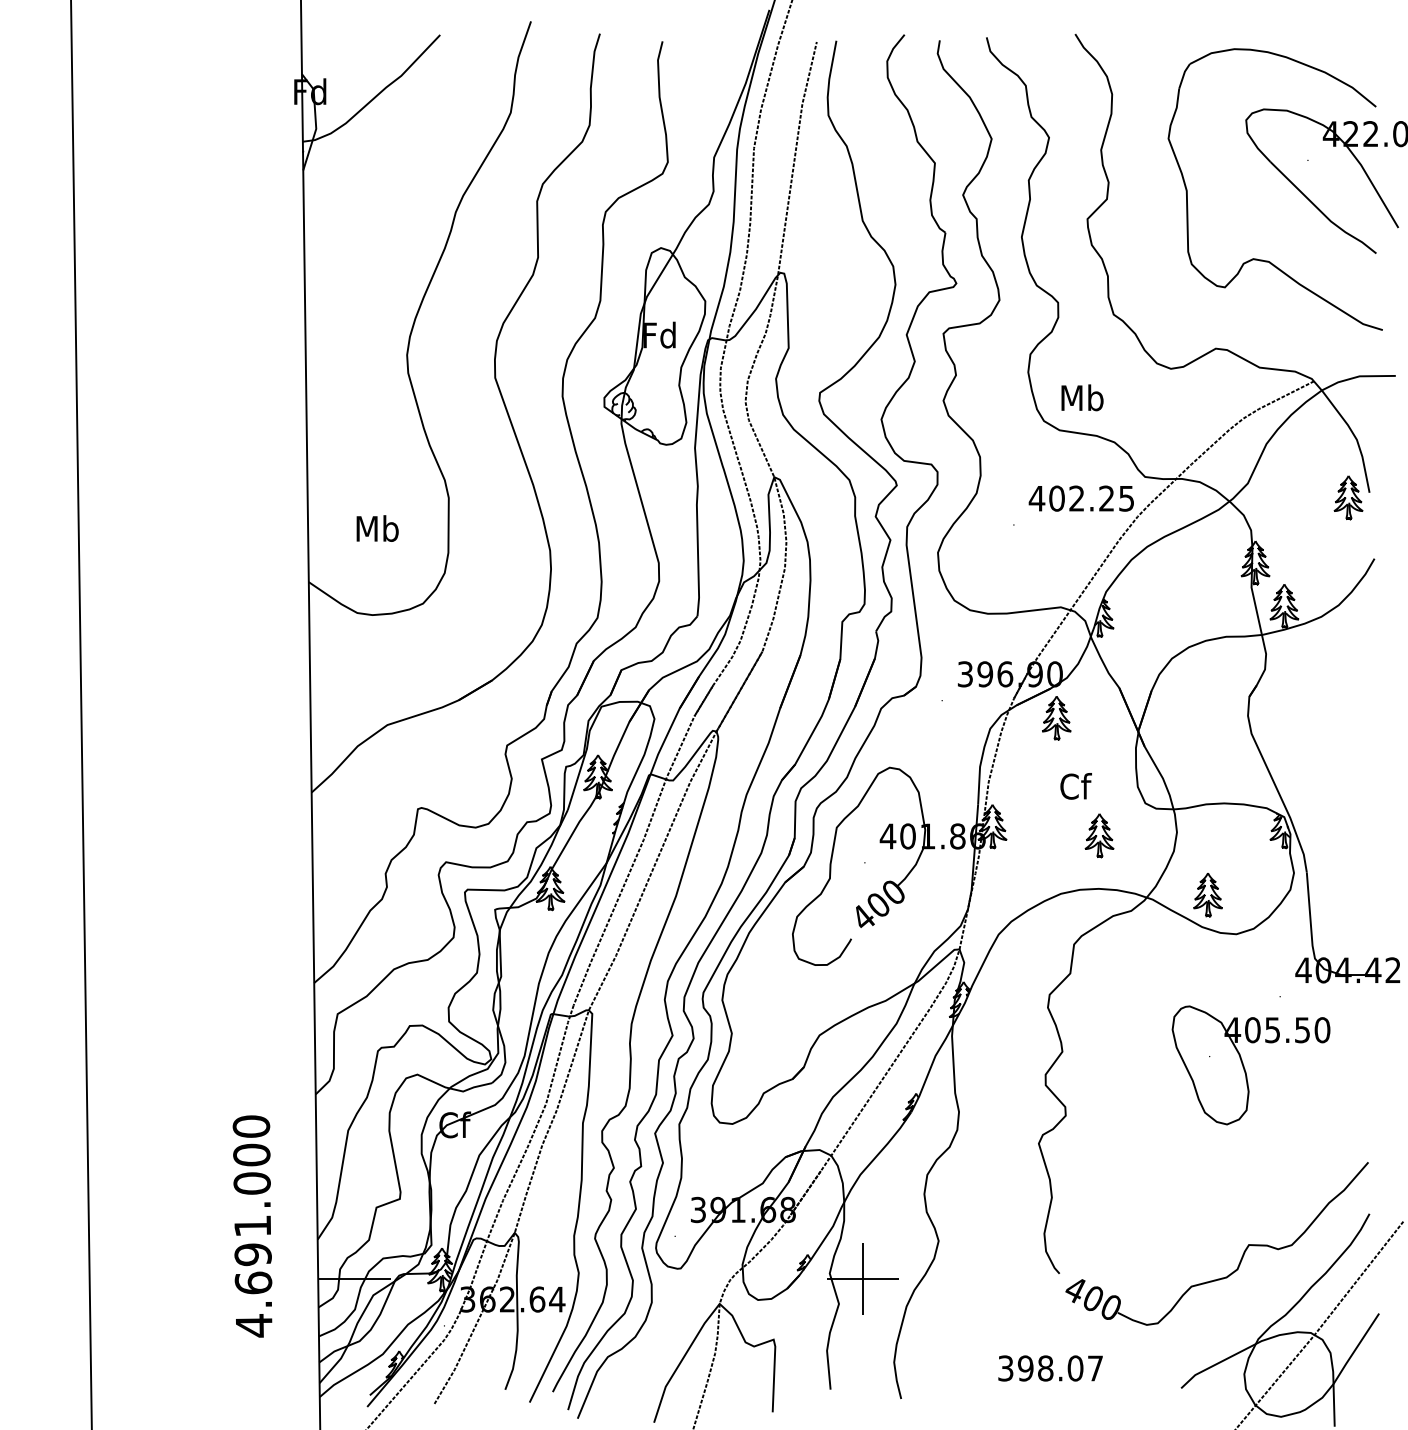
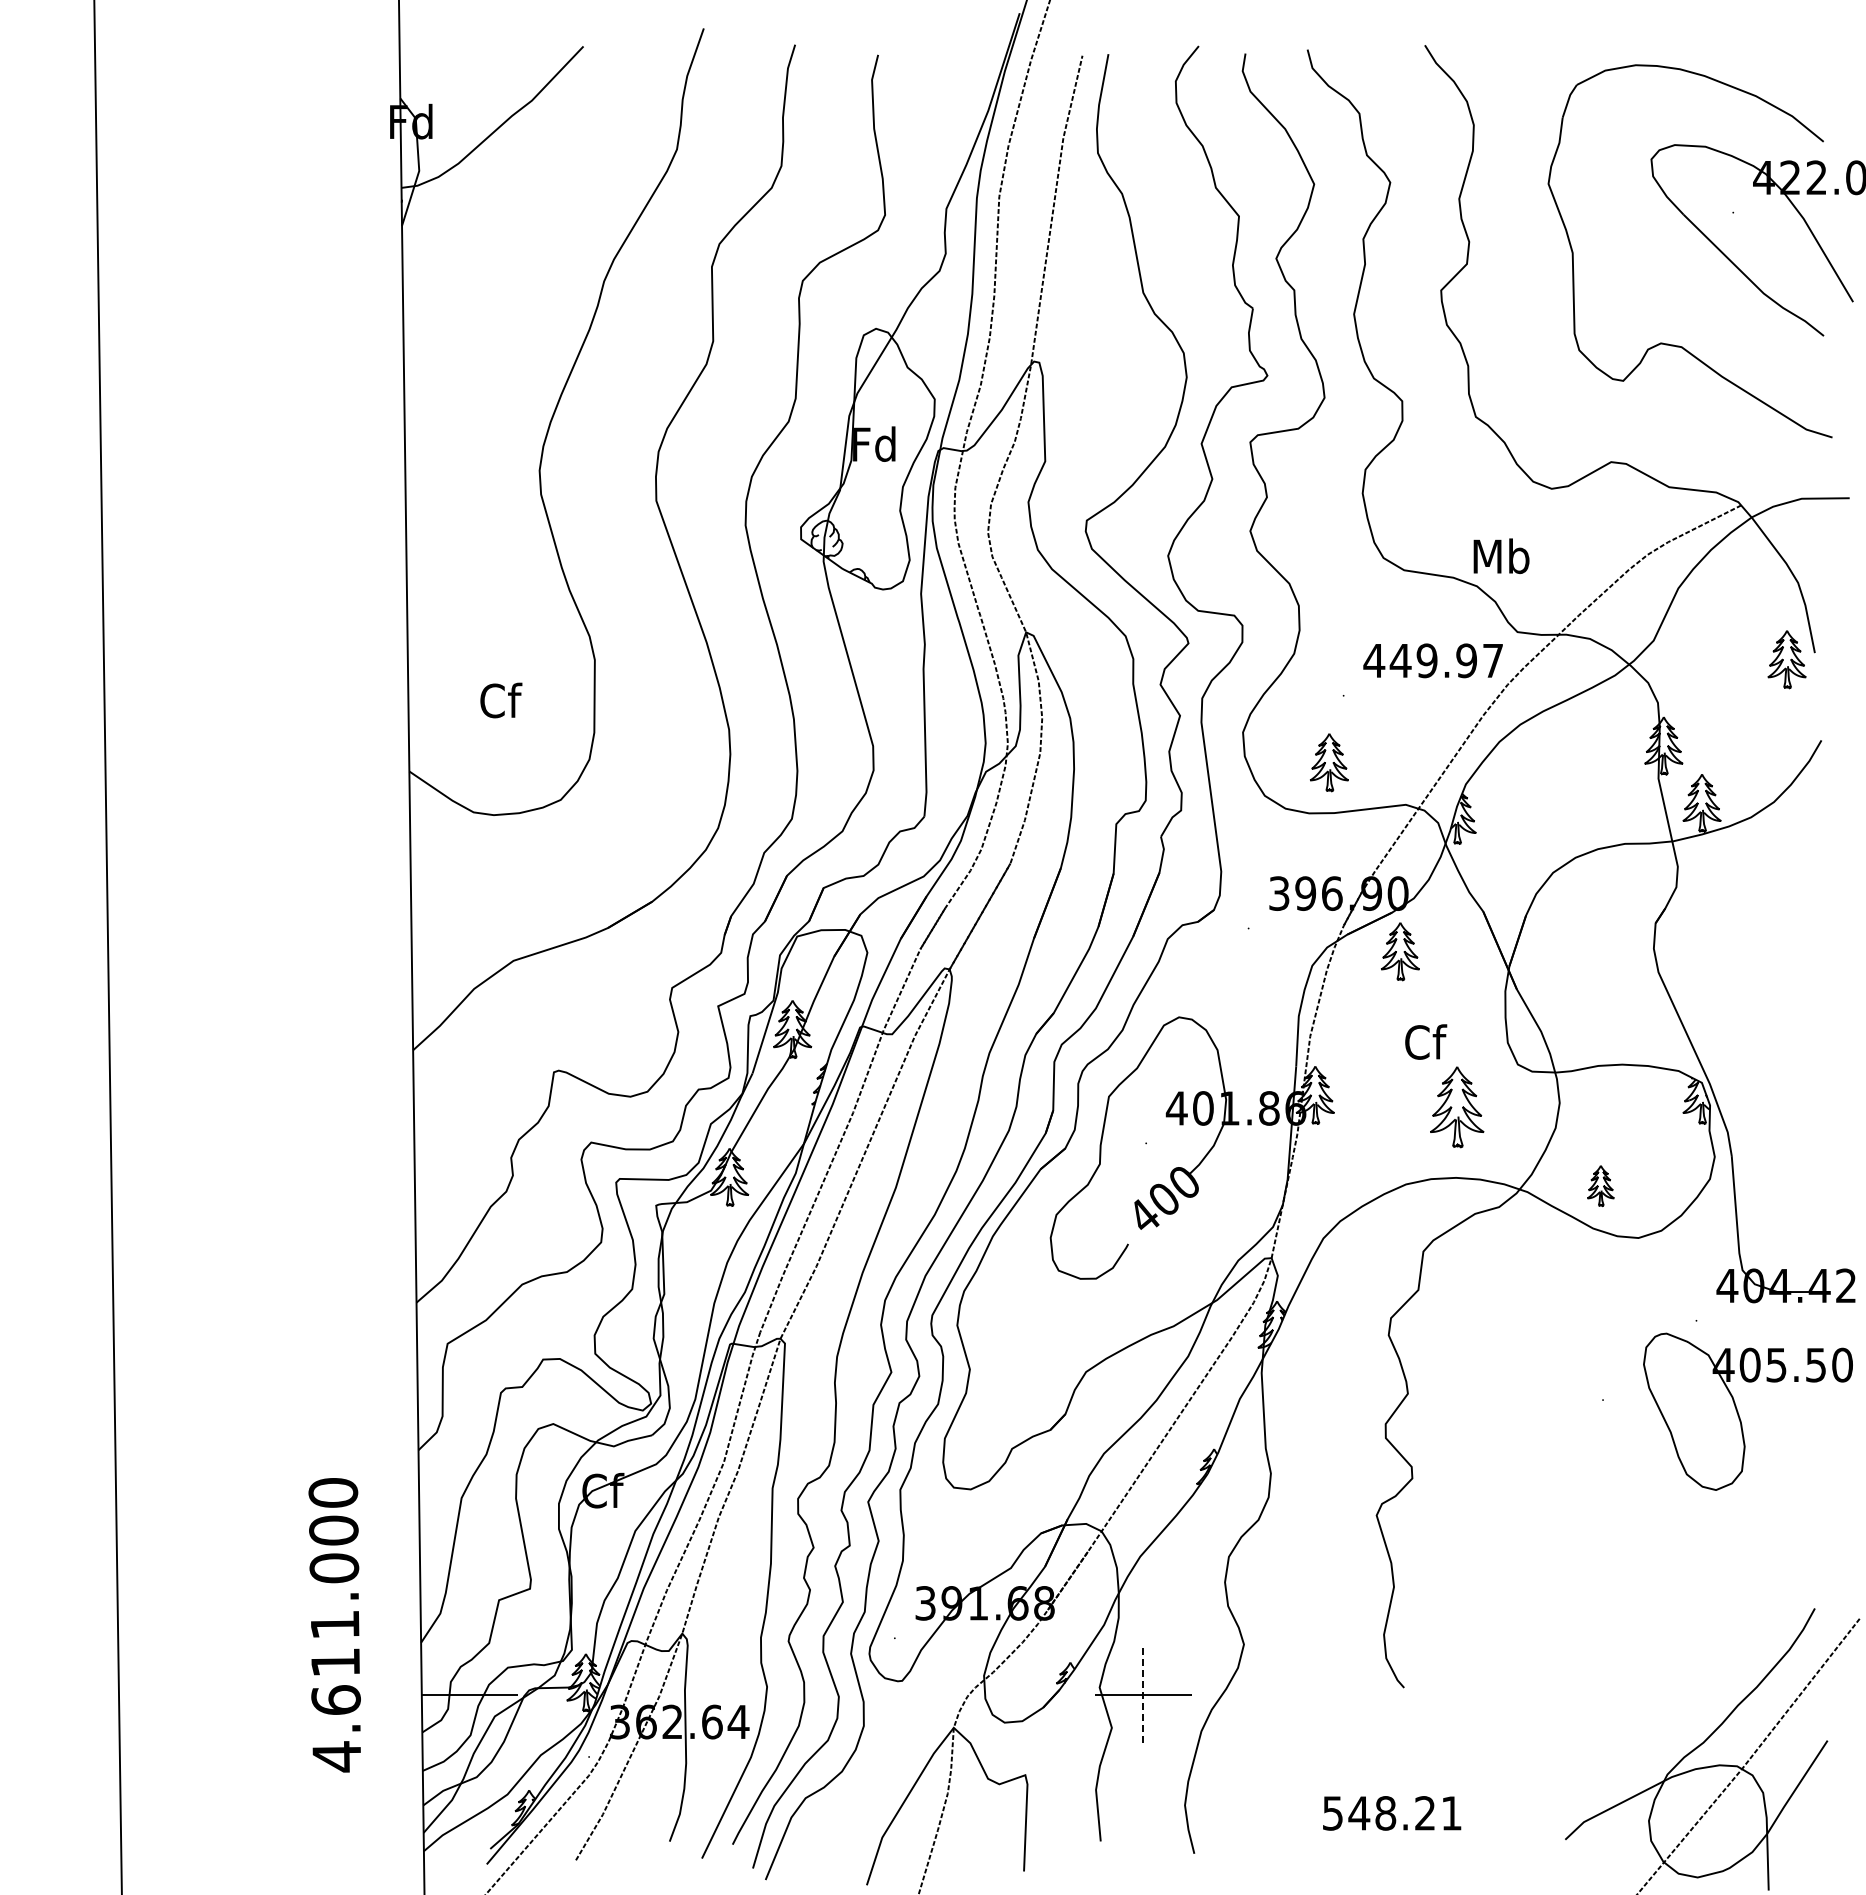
text: (1082, 397) -> (1501, 555), moved
text: (1090, 498) -> (1445, 660), 402.25 -> 449.97
text: (377, 528) -> (500, 700), Mb -> Cf
part: (1003, 575) -> (1329, 762), added
part: (1099, 835) -> (1456, 1107), size x1.4
part: (1207, 894) -> (1600, 1185), size x0.7
part: (1244, 1067) -> (1739, 1414), moved
part: (1243, 1253) -> (1647, 1660), removed
text: (253, 1254) -> (335, 1662), 4.691.000 -> 4.611.000
line: (862, 1278) -> (1143, 1694), solid -> dashed
text: (1050, 1368) -> (1392, 1813), 398.07 -> 548.21

